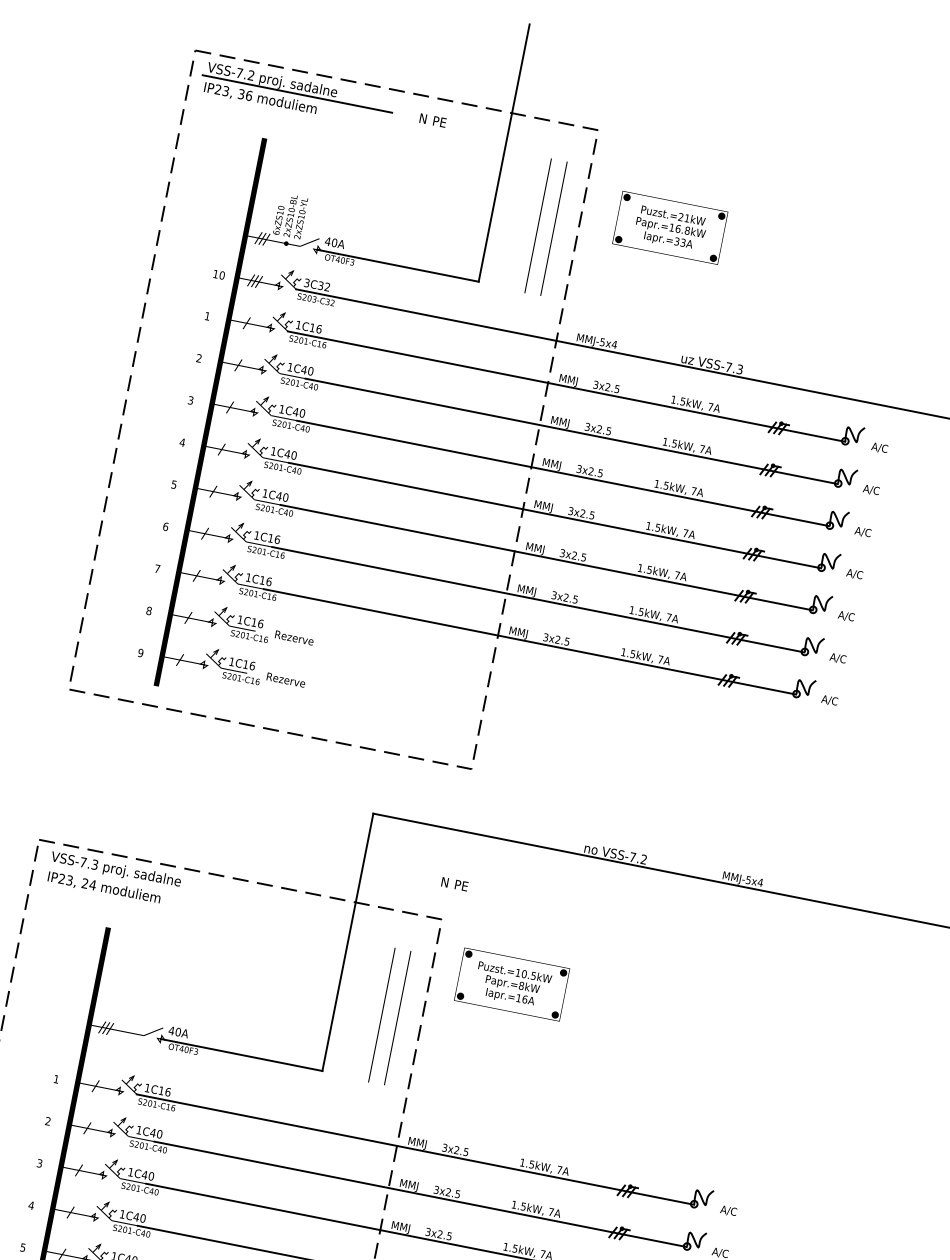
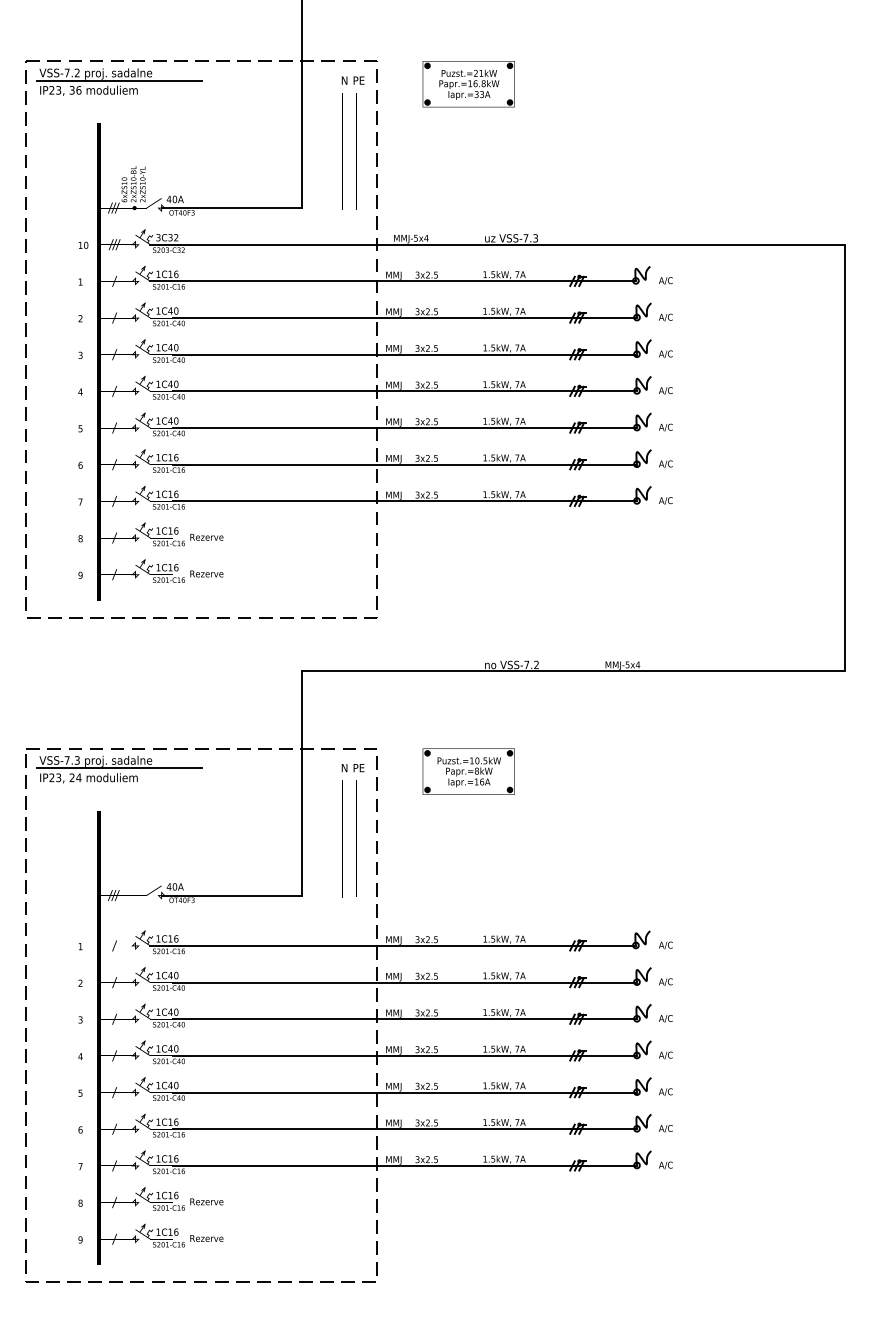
text: (432, 120) -> (352, 80), moved
part: (669, 228) -> (468, 84), moved
line: (140, 883) -> (118, 768), added
text: (453, 884) -> (352, 768), moved
part: (511, 984) -> (468, 771), moved

